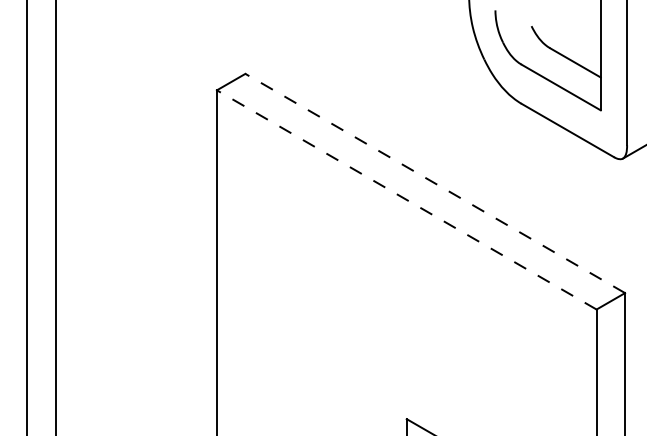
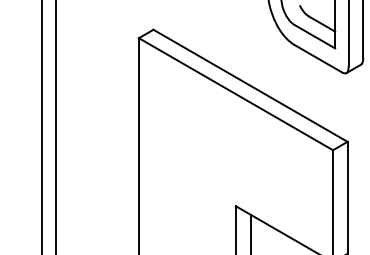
line: (435, 182) -> (250, 85), dashed -> solid
line: (405, 198) -> (235, 93), dashed -> solid

